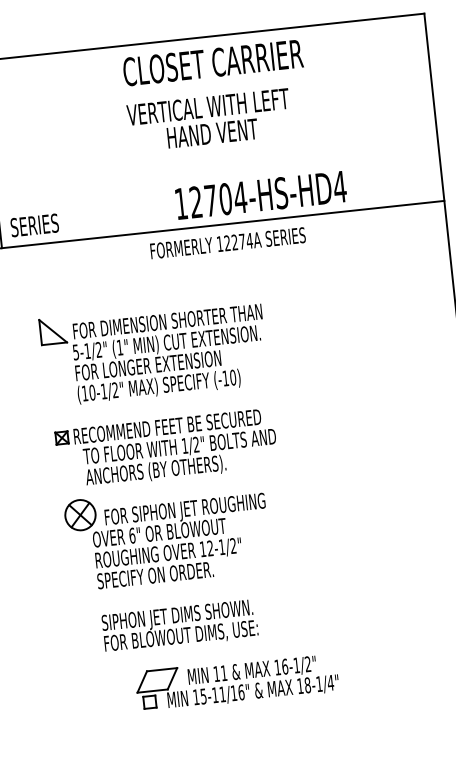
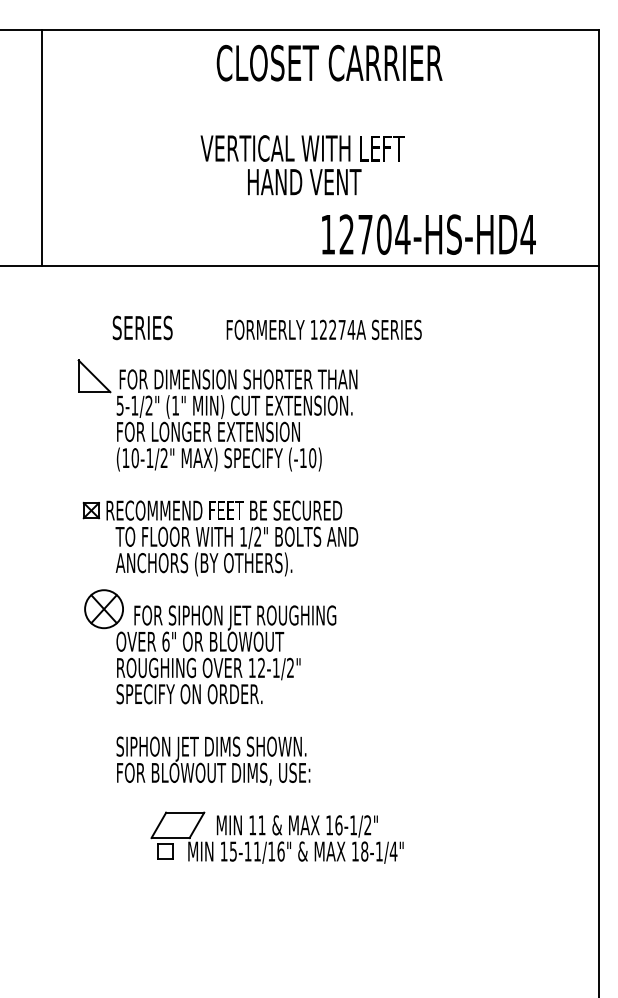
text: (209, 120) -> (302, 165), moved
text: (260, 195) -> (428, 234), moved
text: (34, 225) -> (142, 327), moved
text: (227, 242) -> (323, 329), moved

